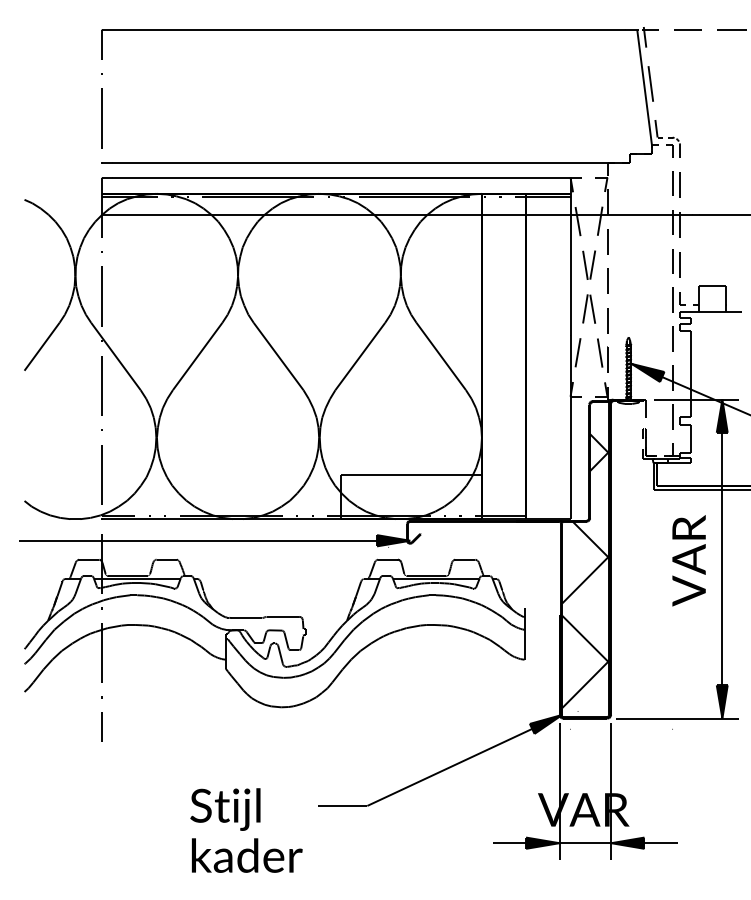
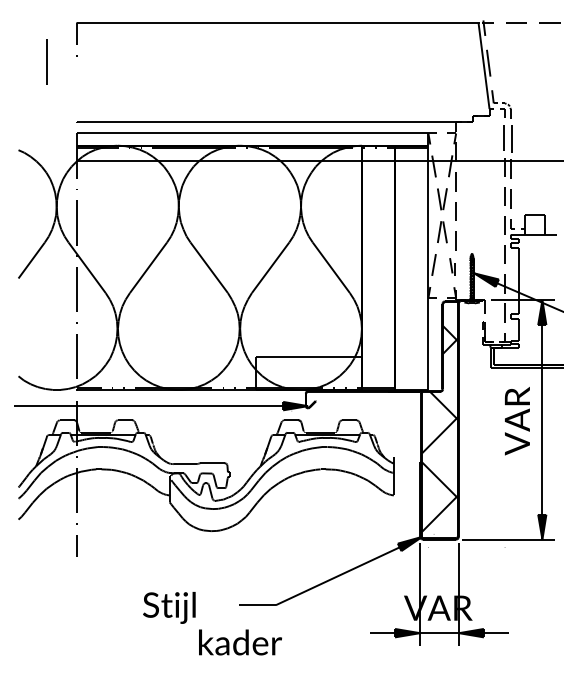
line: (101, 118) -> (46, 62), moved
part: (676, 184) -> (507, 138), size x1.4
part: (602, 355) -> (452, 267), size x0.7
text: (247, 855) -> (240, 642), moved

